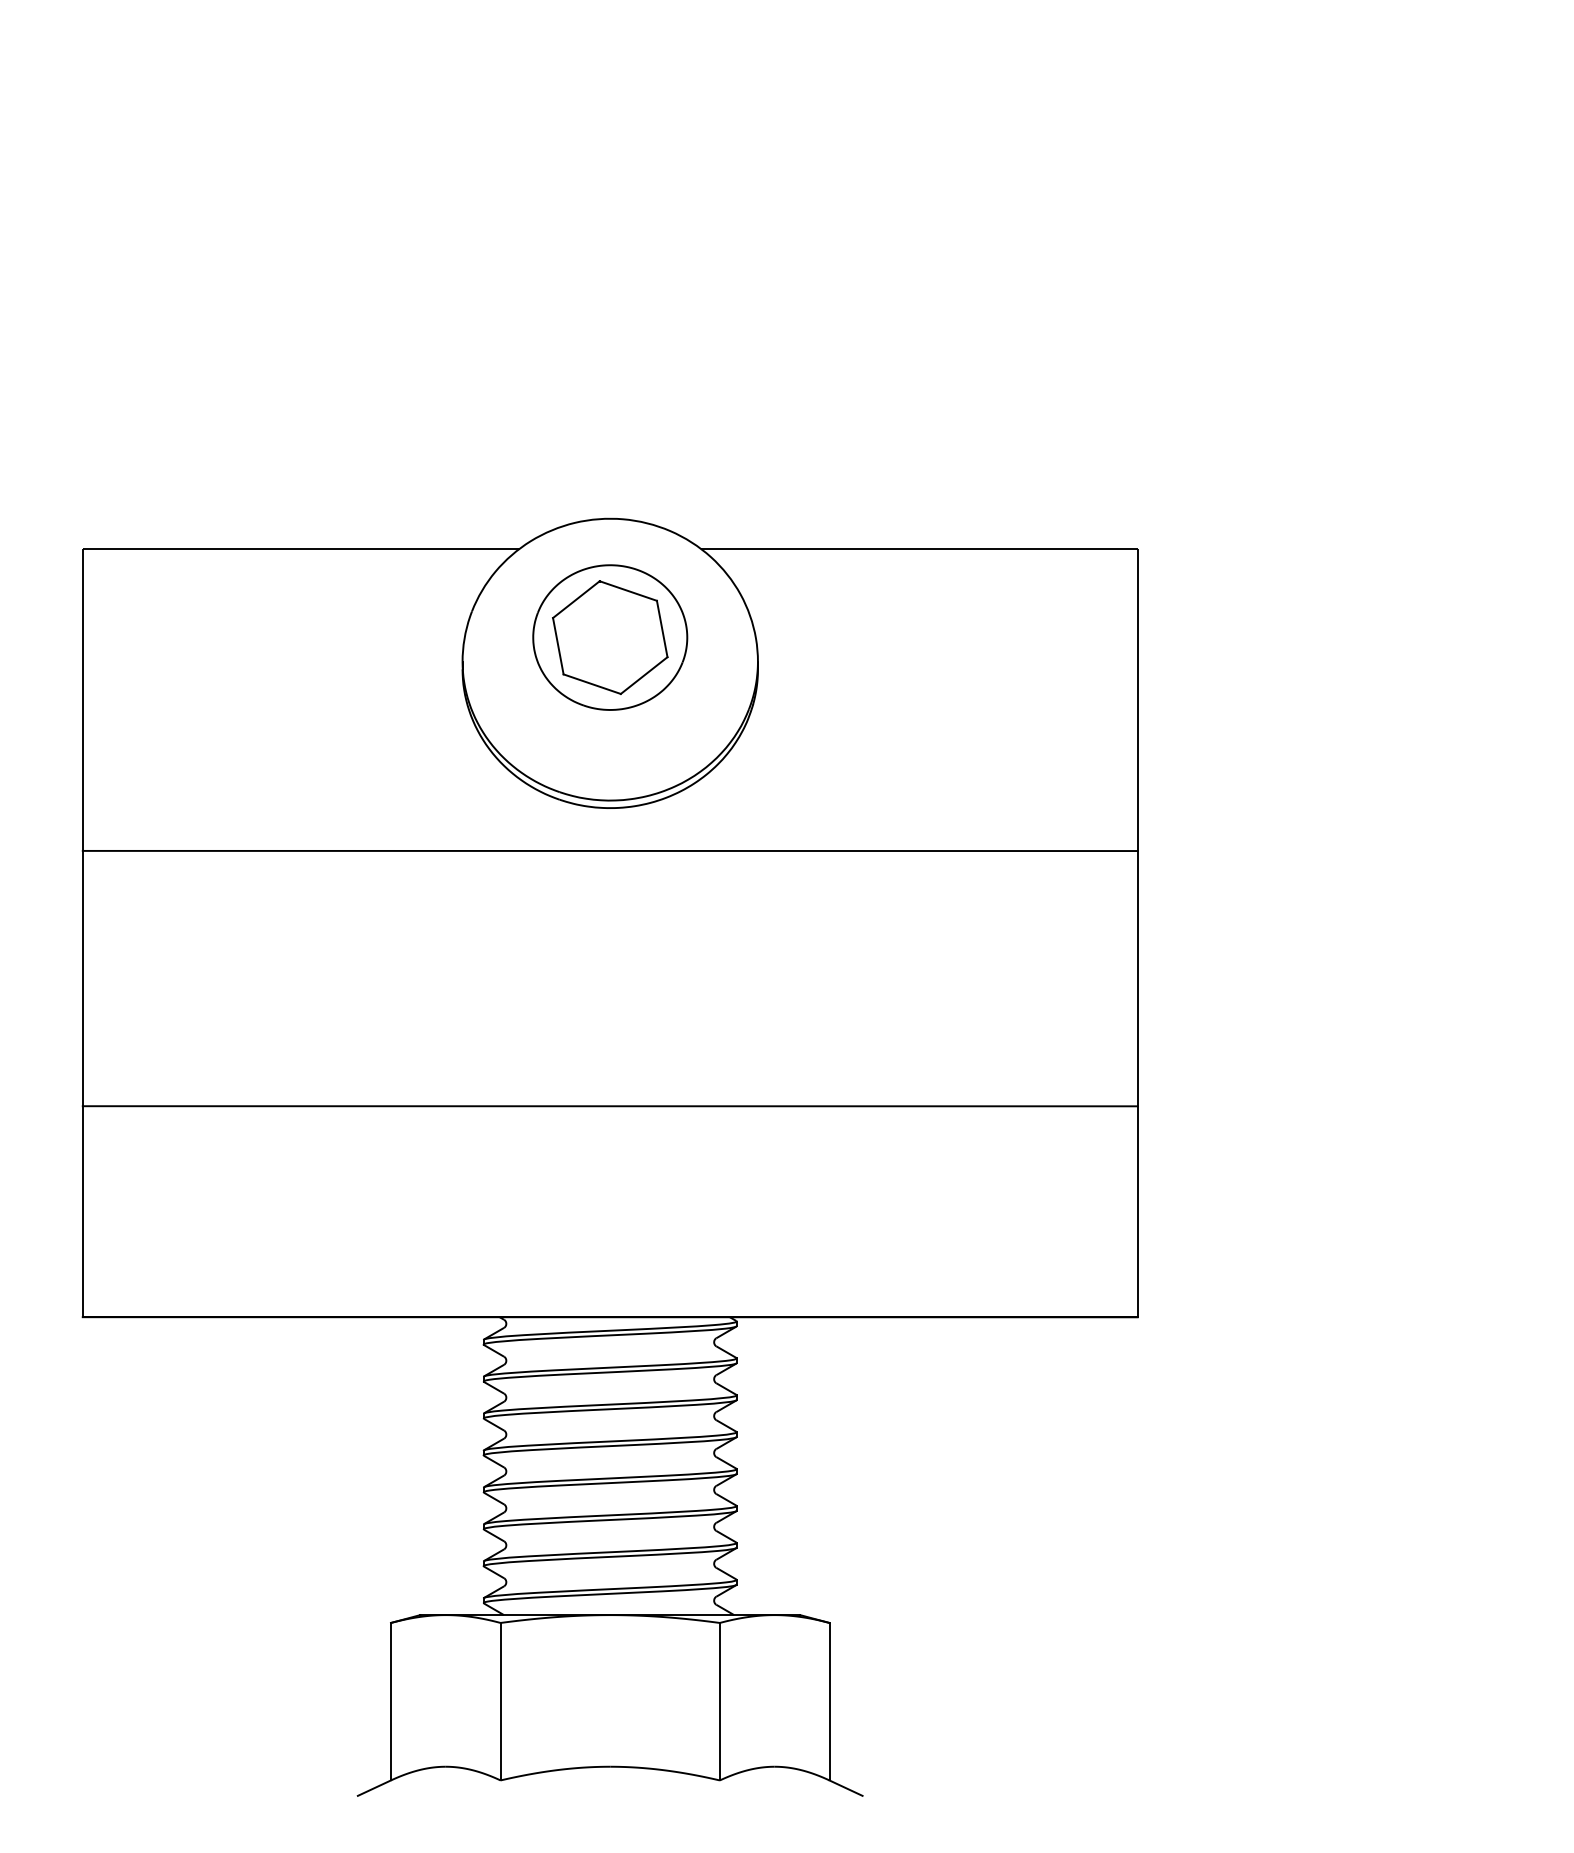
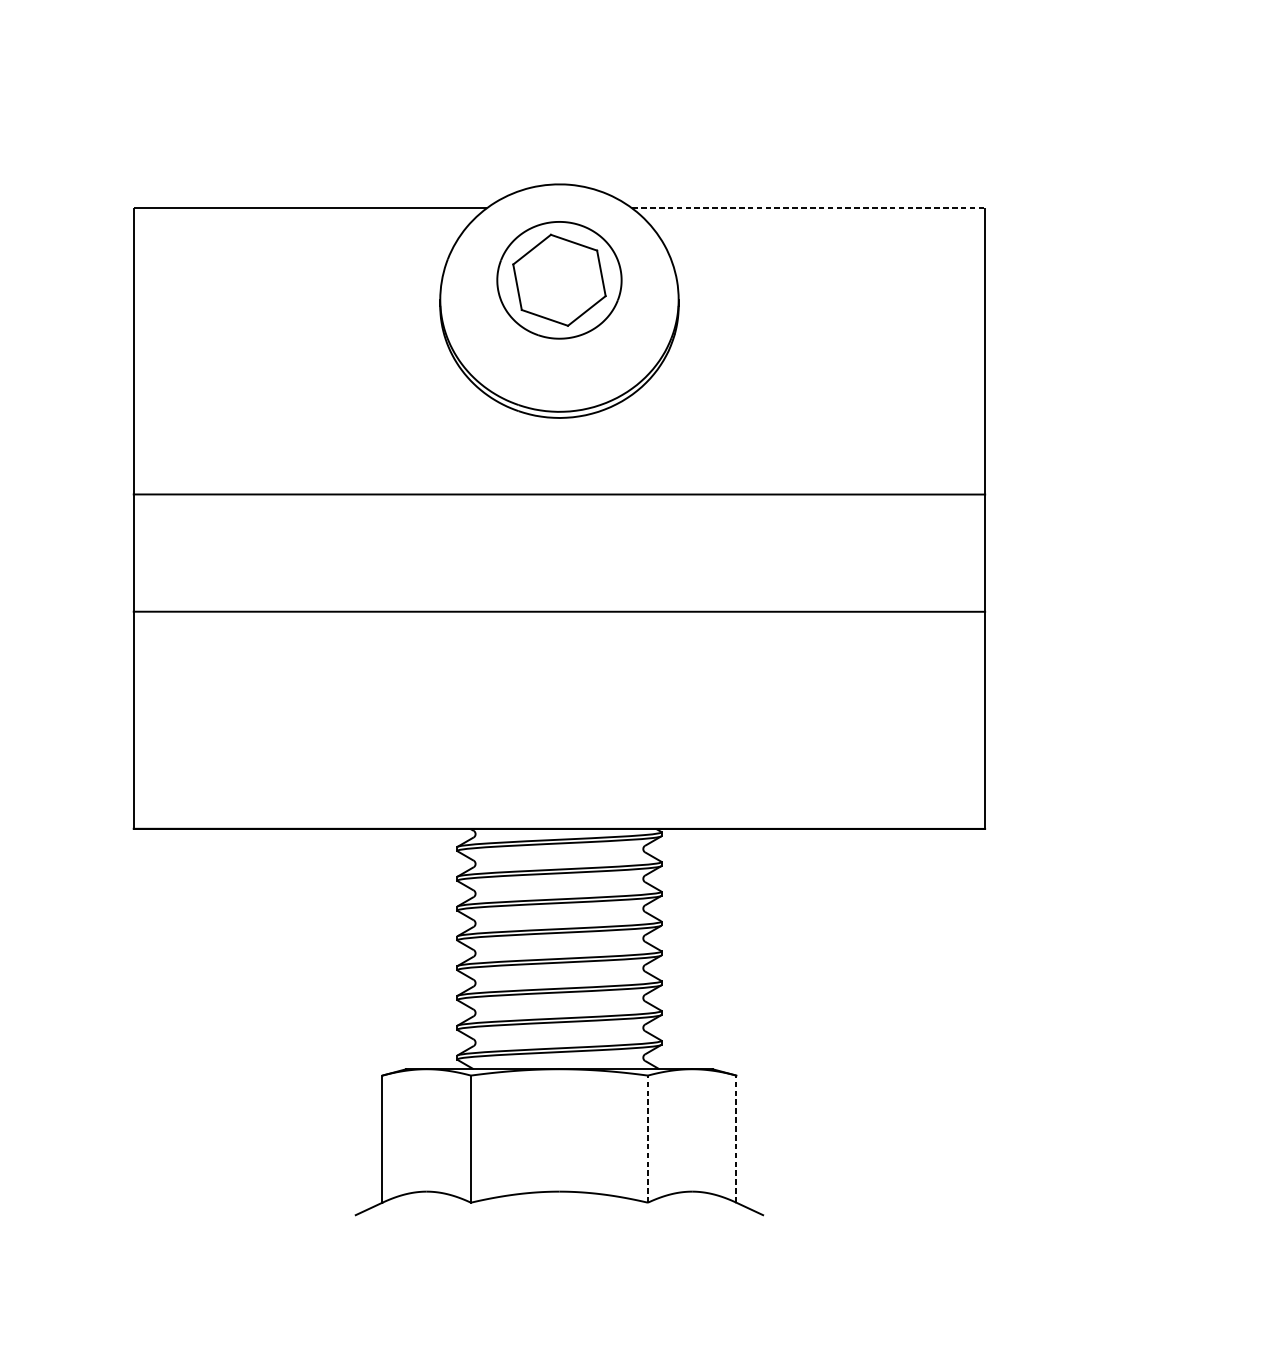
line: (919, 548) -> (809, 208), solid -> dashed
line: (609, 850) -> (558, 494), moved
line: (609, 1106) -> (558, 611), moved
line: (719, 1701) -> (647, 1138), solid -> dashed
line: (829, 1701) -> (736, 1138), solid -> dashed

